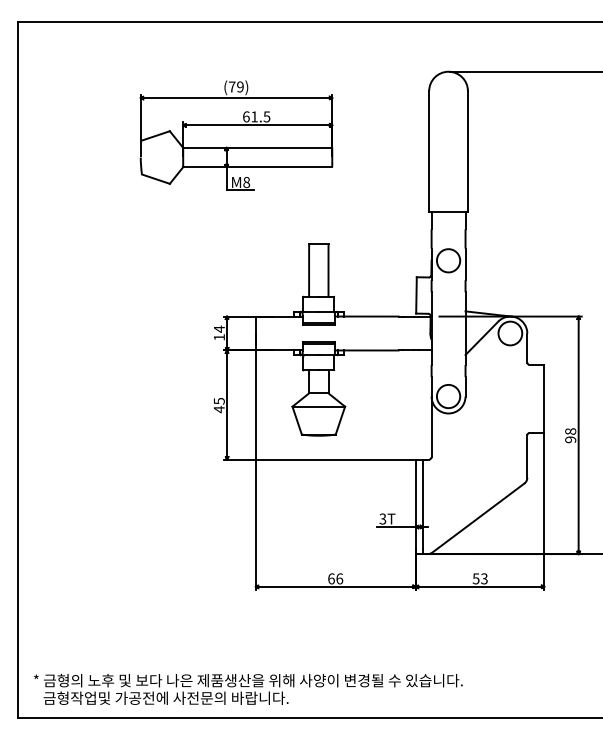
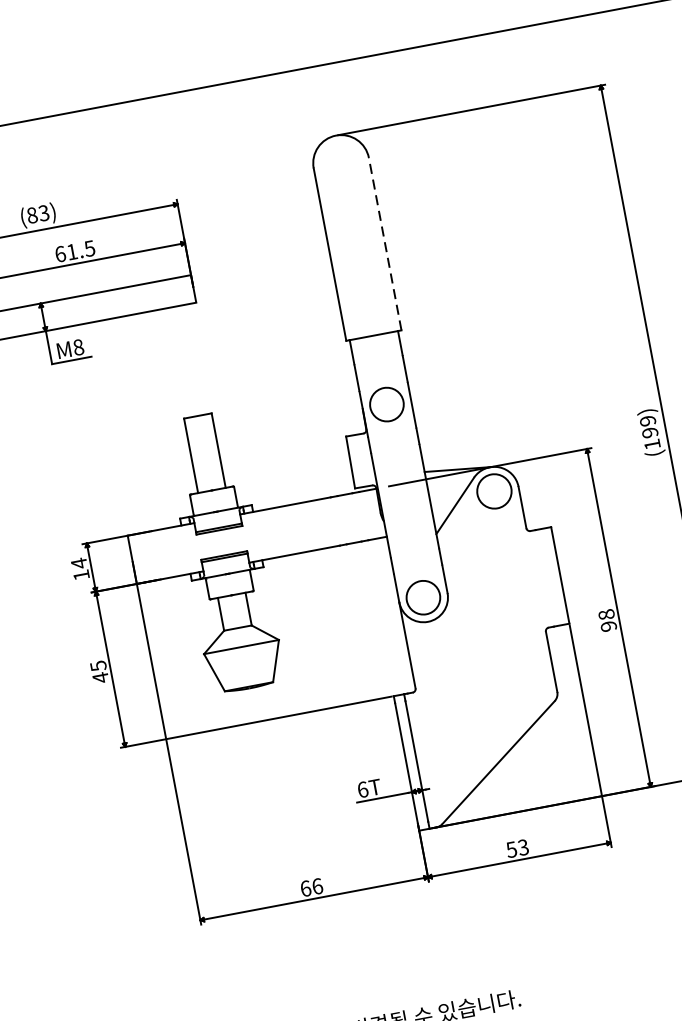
text: (235, 86) -> (36, 213), (79) -> (83)
line: (467, 151) -> (384, 243), solid -> dashed
text: (382, 518) -> (362, 789), 3T -> 6T

